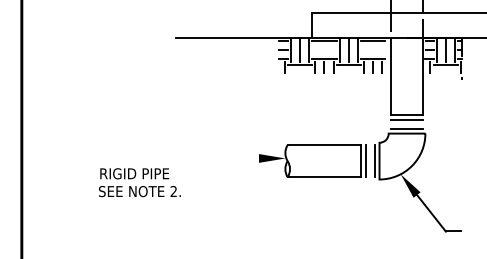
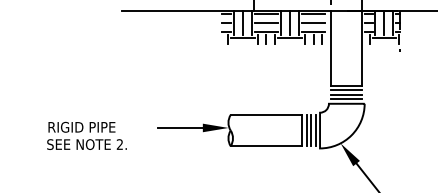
line: (324, 50) -> (266, 22), added
line: (372, 50) -> (313, 22), added
line: (406, 124) -> (346, 94), added
line: (235, 158) -> (179, 128), added
line: (370, 161) -> (311, 130), added
text: (139, 182) -> (86, 135), moved

